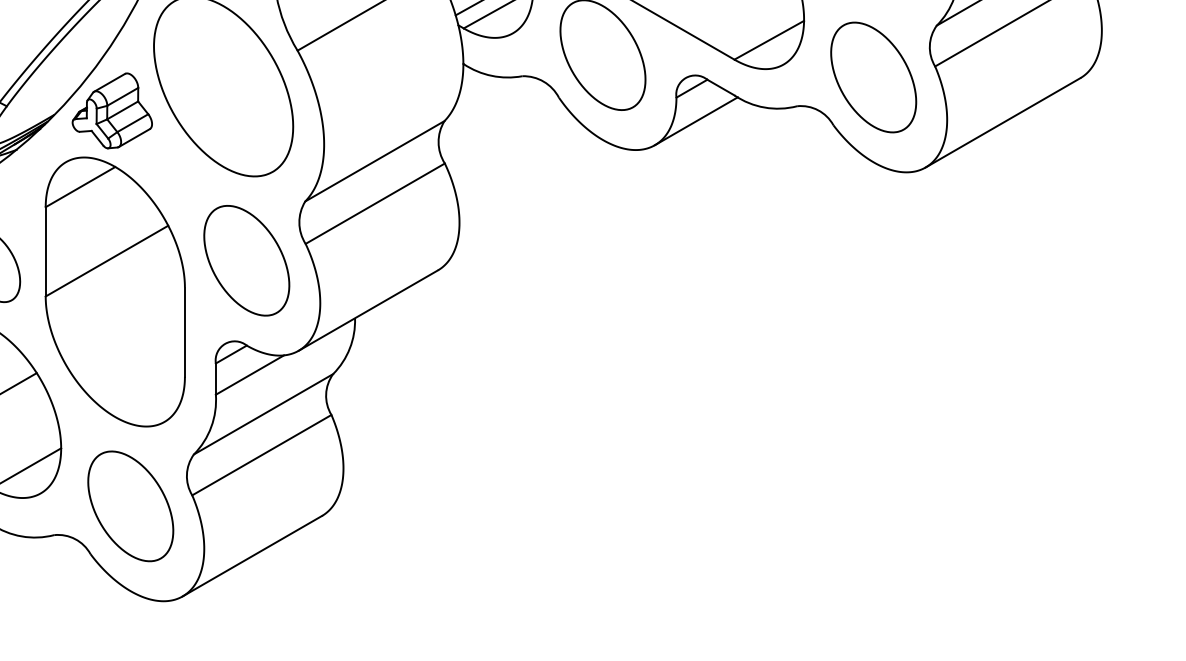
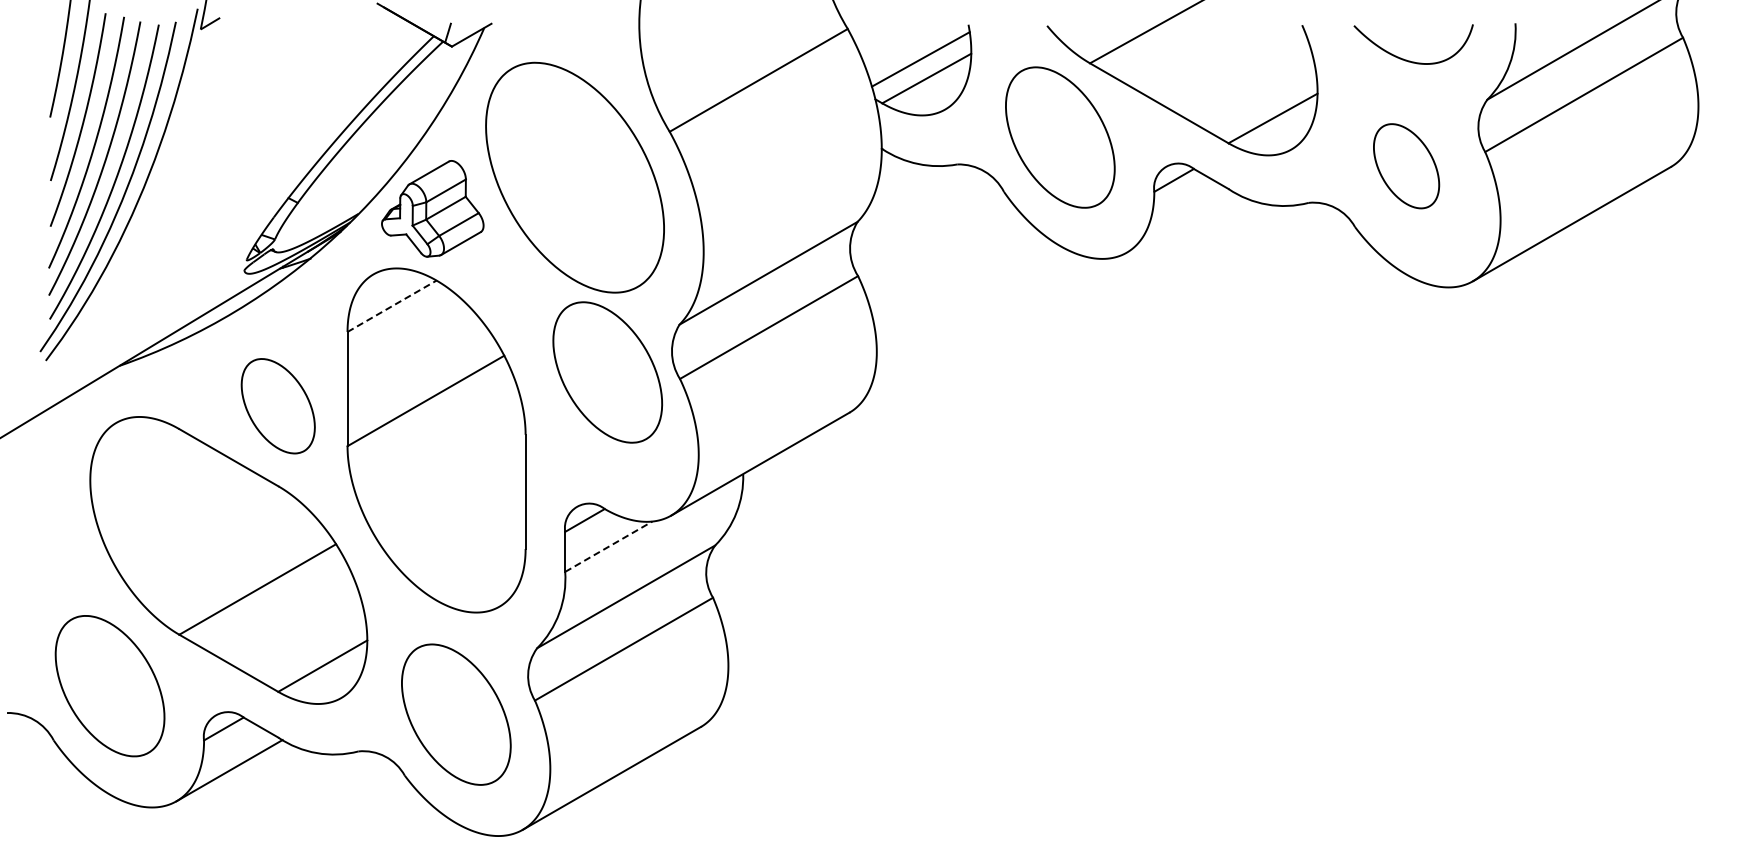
part: (873, 77) -> (1406, 166), size x0.6
line: (696, 120) -> (1179, 221), removed
line: (80, 187) -> (392, 306), solid -> dashed
part: (246, 260) -> (607, 372), moved
line: (250, 374) -> (609, 546), solid -> dashed

